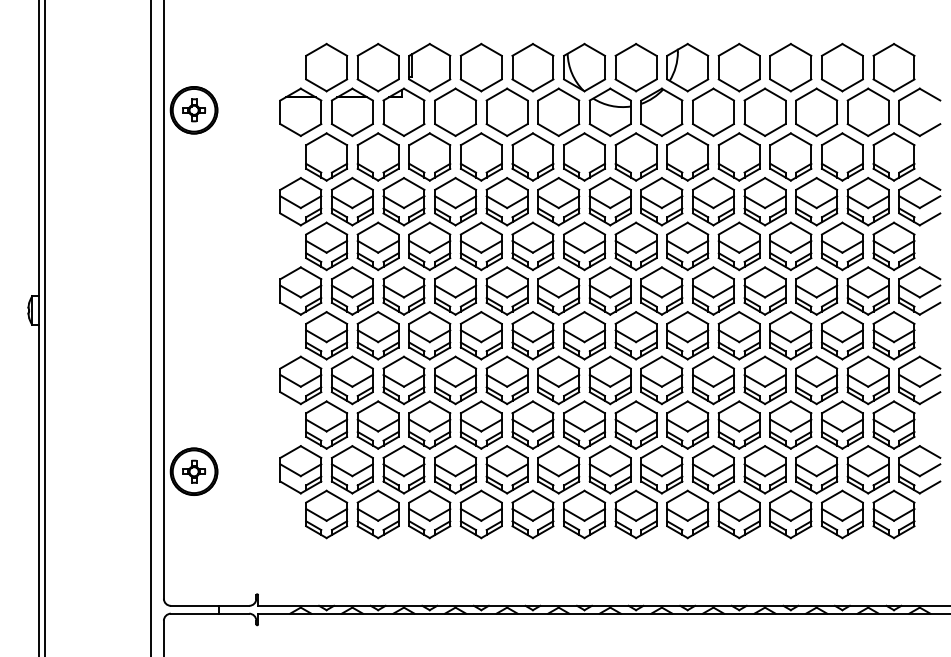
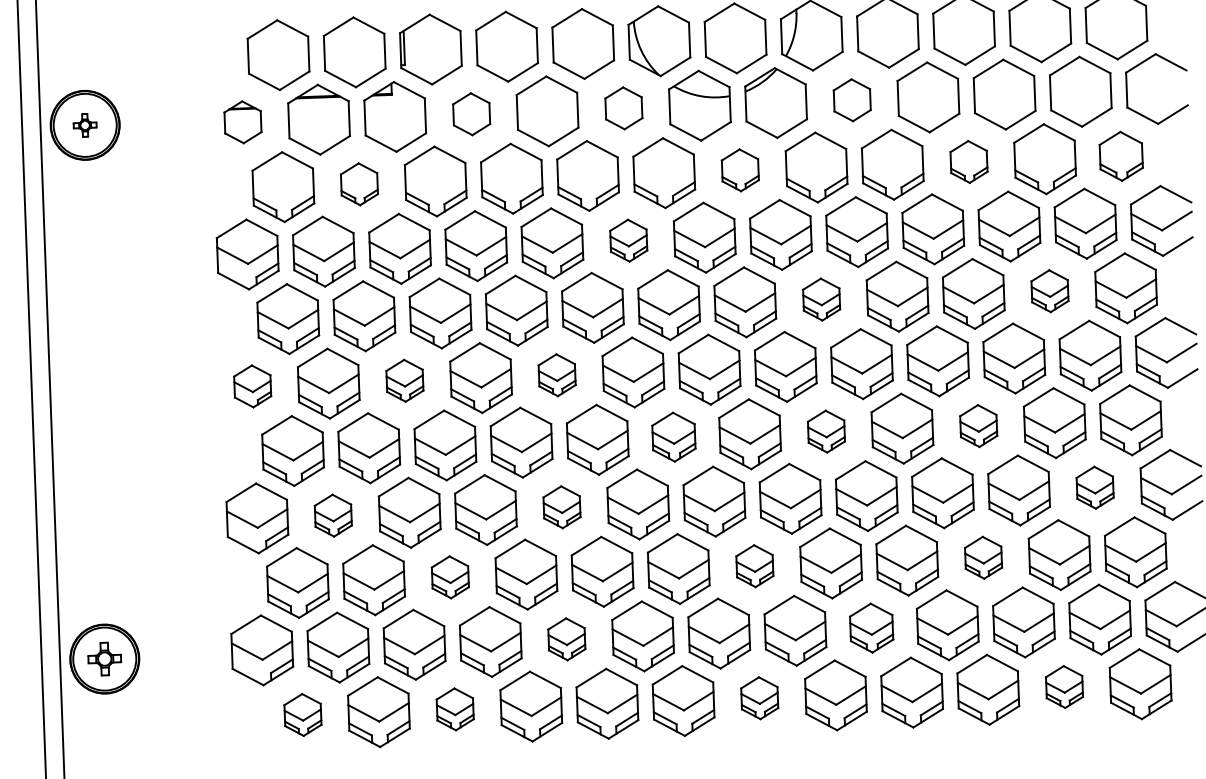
part: (193, 110) -> (84, 125), size x0.7
part: (300, 111) -> (242, 121), size x0.6
part: (558, 111) -> (623, 107), size x0.6
part: (455, 112) -> (471, 114), size x0.6
part: (713, 112) -> (852, 100), size x0.6
part: (377, 156) -> (358, 183), size x0.6
part: (635, 156) -> (739, 169), size x0.6
part: (790, 156) -> (968, 161), size x0.6
part: (893, 156) -> (1120, 155), size x0.7
part: (558, 201) -> (628, 240), size x0.6
part: (687, 246) -> (821, 299), size x0.6
part: (842, 246) -> (1050, 291), size x0.6
part: (300, 290) -> (252, 385), size x0.6
part: (403, 290) -> (404, 380), size x0.6
part: (506, 290) -> (556, 374), size x0.6
part: (584, 335) -> (673, 436), size x0.7
part: (687, 335) -> (825, 431), size x0.6
part: (790, 335) -> (978, 425), size x0.6
part: (351, 380) -> (332, 515), size x0.6
part: (506, 380) -> (561, 507), size x0.6
part: (867, 380) -> (1094, 487), size x0.6
part: (429, 424) -> (449, 576), size x0.6
part: (635, 424) -> (754, 565), size x0.6
part: (790, 424) -> (982, 557), size x0.6
part: (506, 469) -> (565, 638), size x0.6
part: (713, 469) -> (871, 627), size x0.7
part: (326, 514) -> (302, 715), size x0.6
part: (429, 514) -> (454, 709), size x0.6
part: (635, 514) -> (758, 698), size x0.6
part: (842, 514) -> (1064, 687), size x0.6

